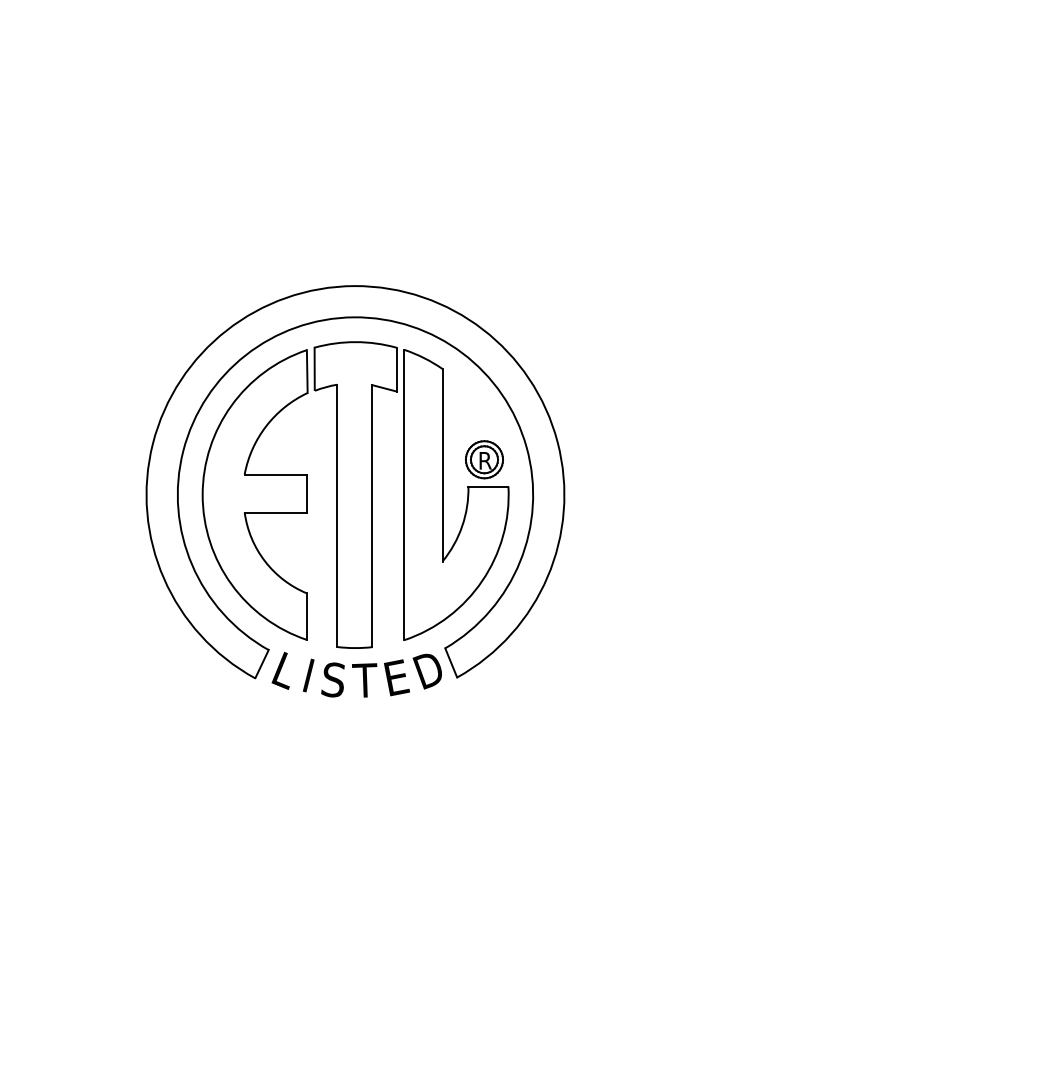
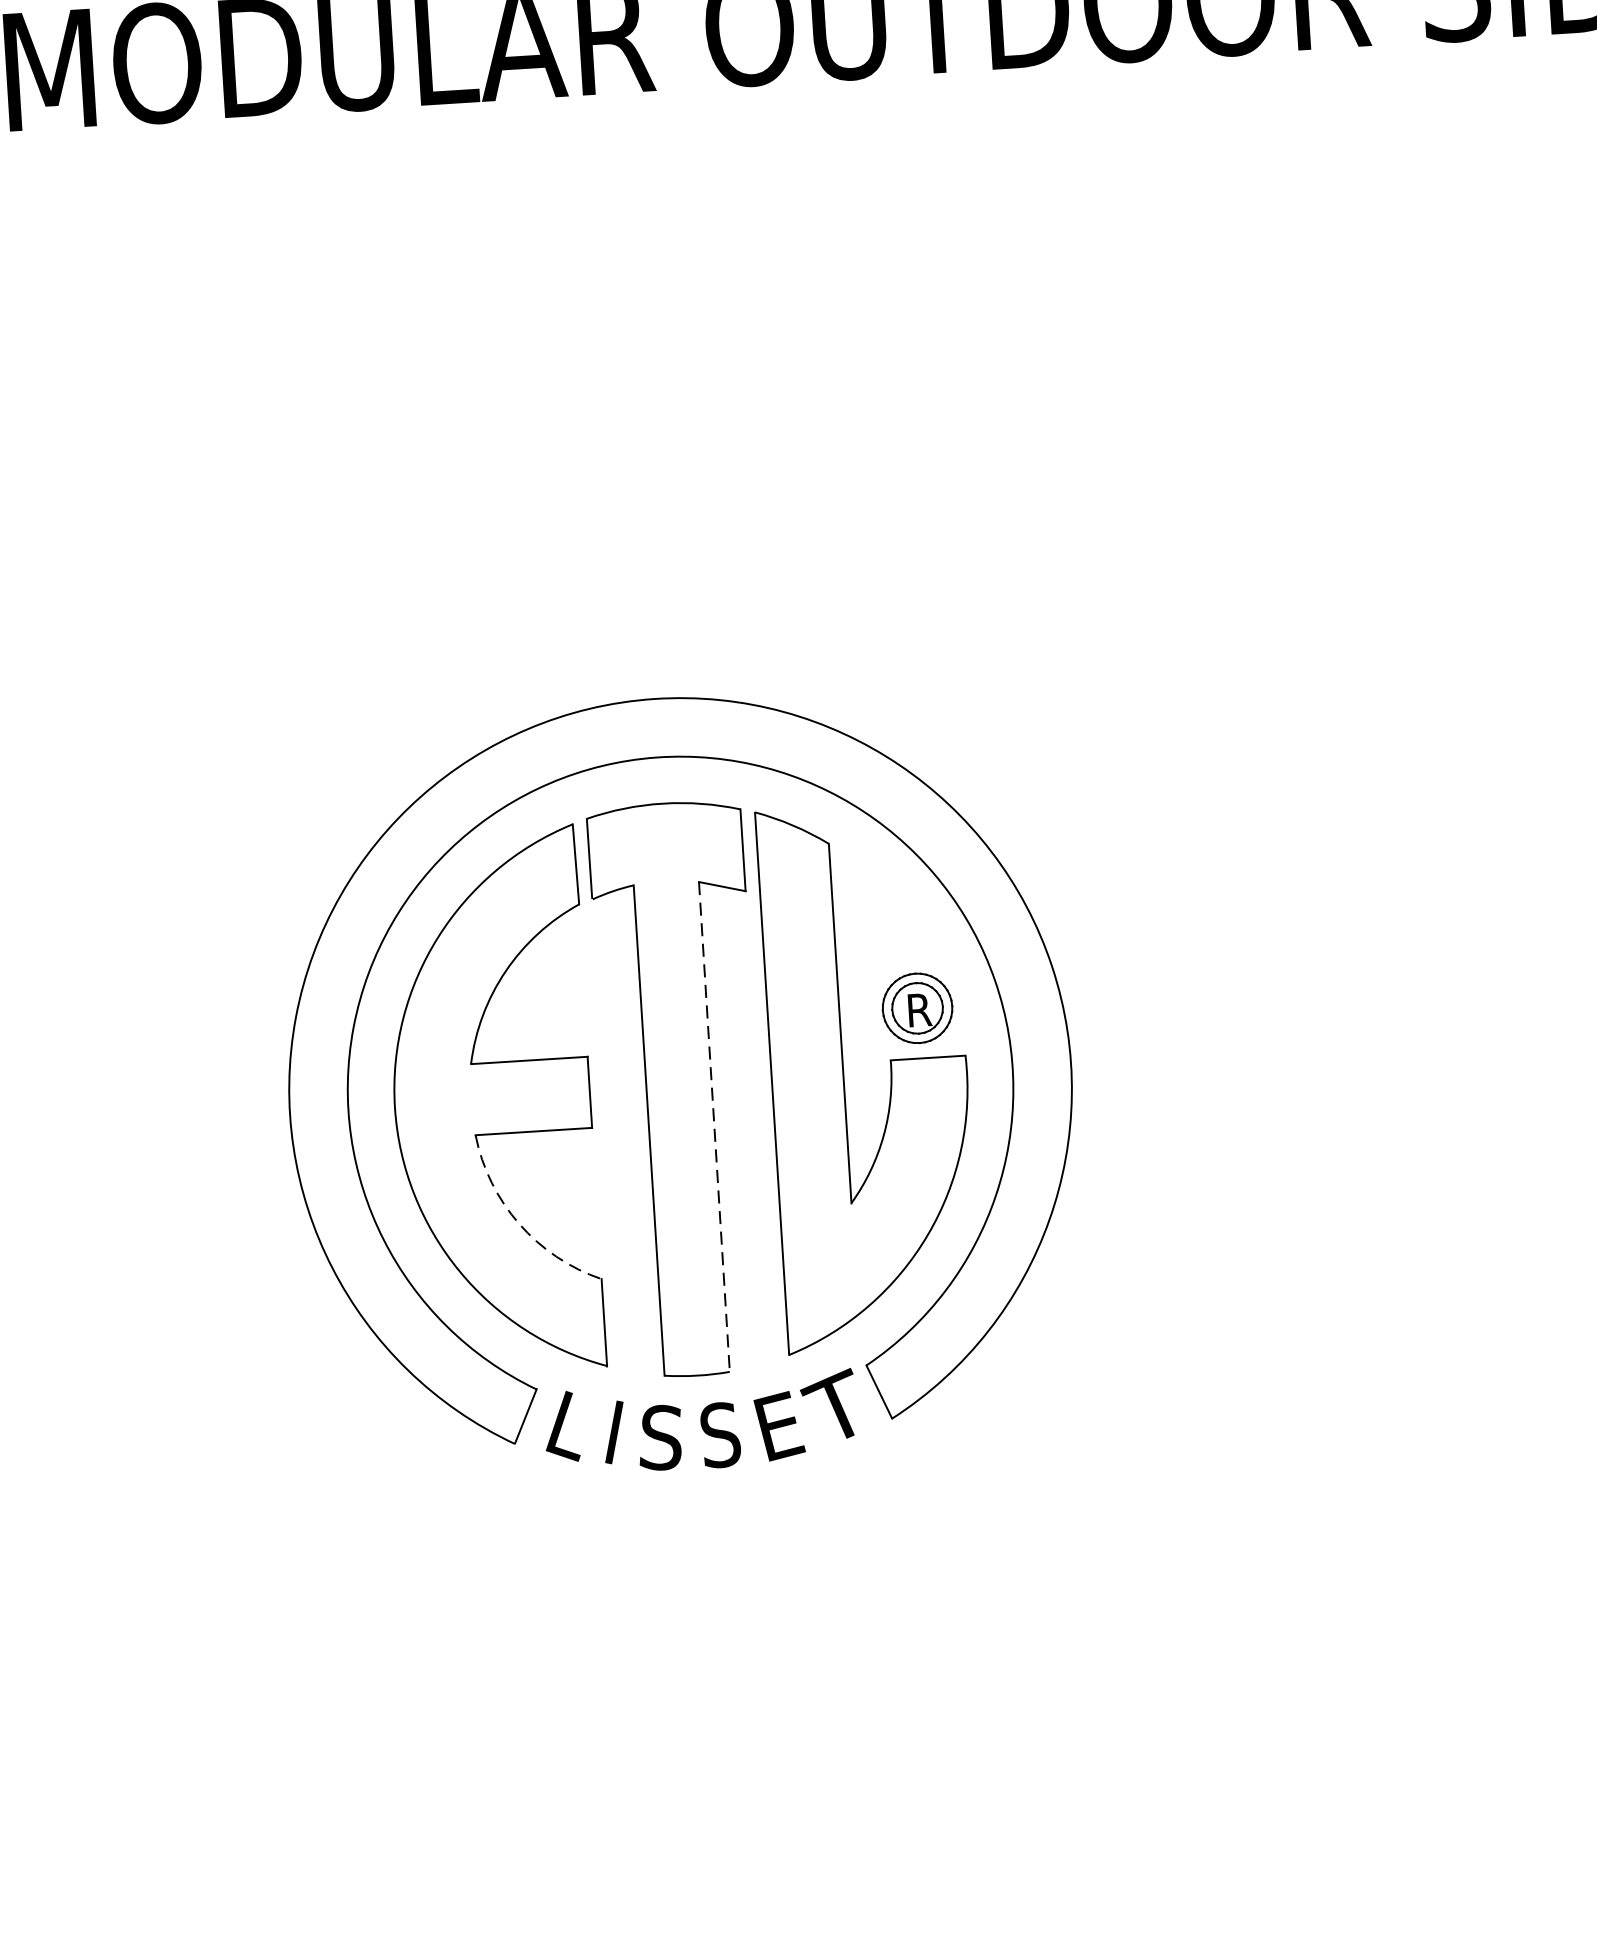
line: (372, 516) -> (714, 1127), solid -> dashed
arc: (265, 561) -> (520, 1224), solid -> dashed
text: (425, 669) -> (831, 1407), D -> T
text: (364, 680) -> (719, 1435), T -> S

